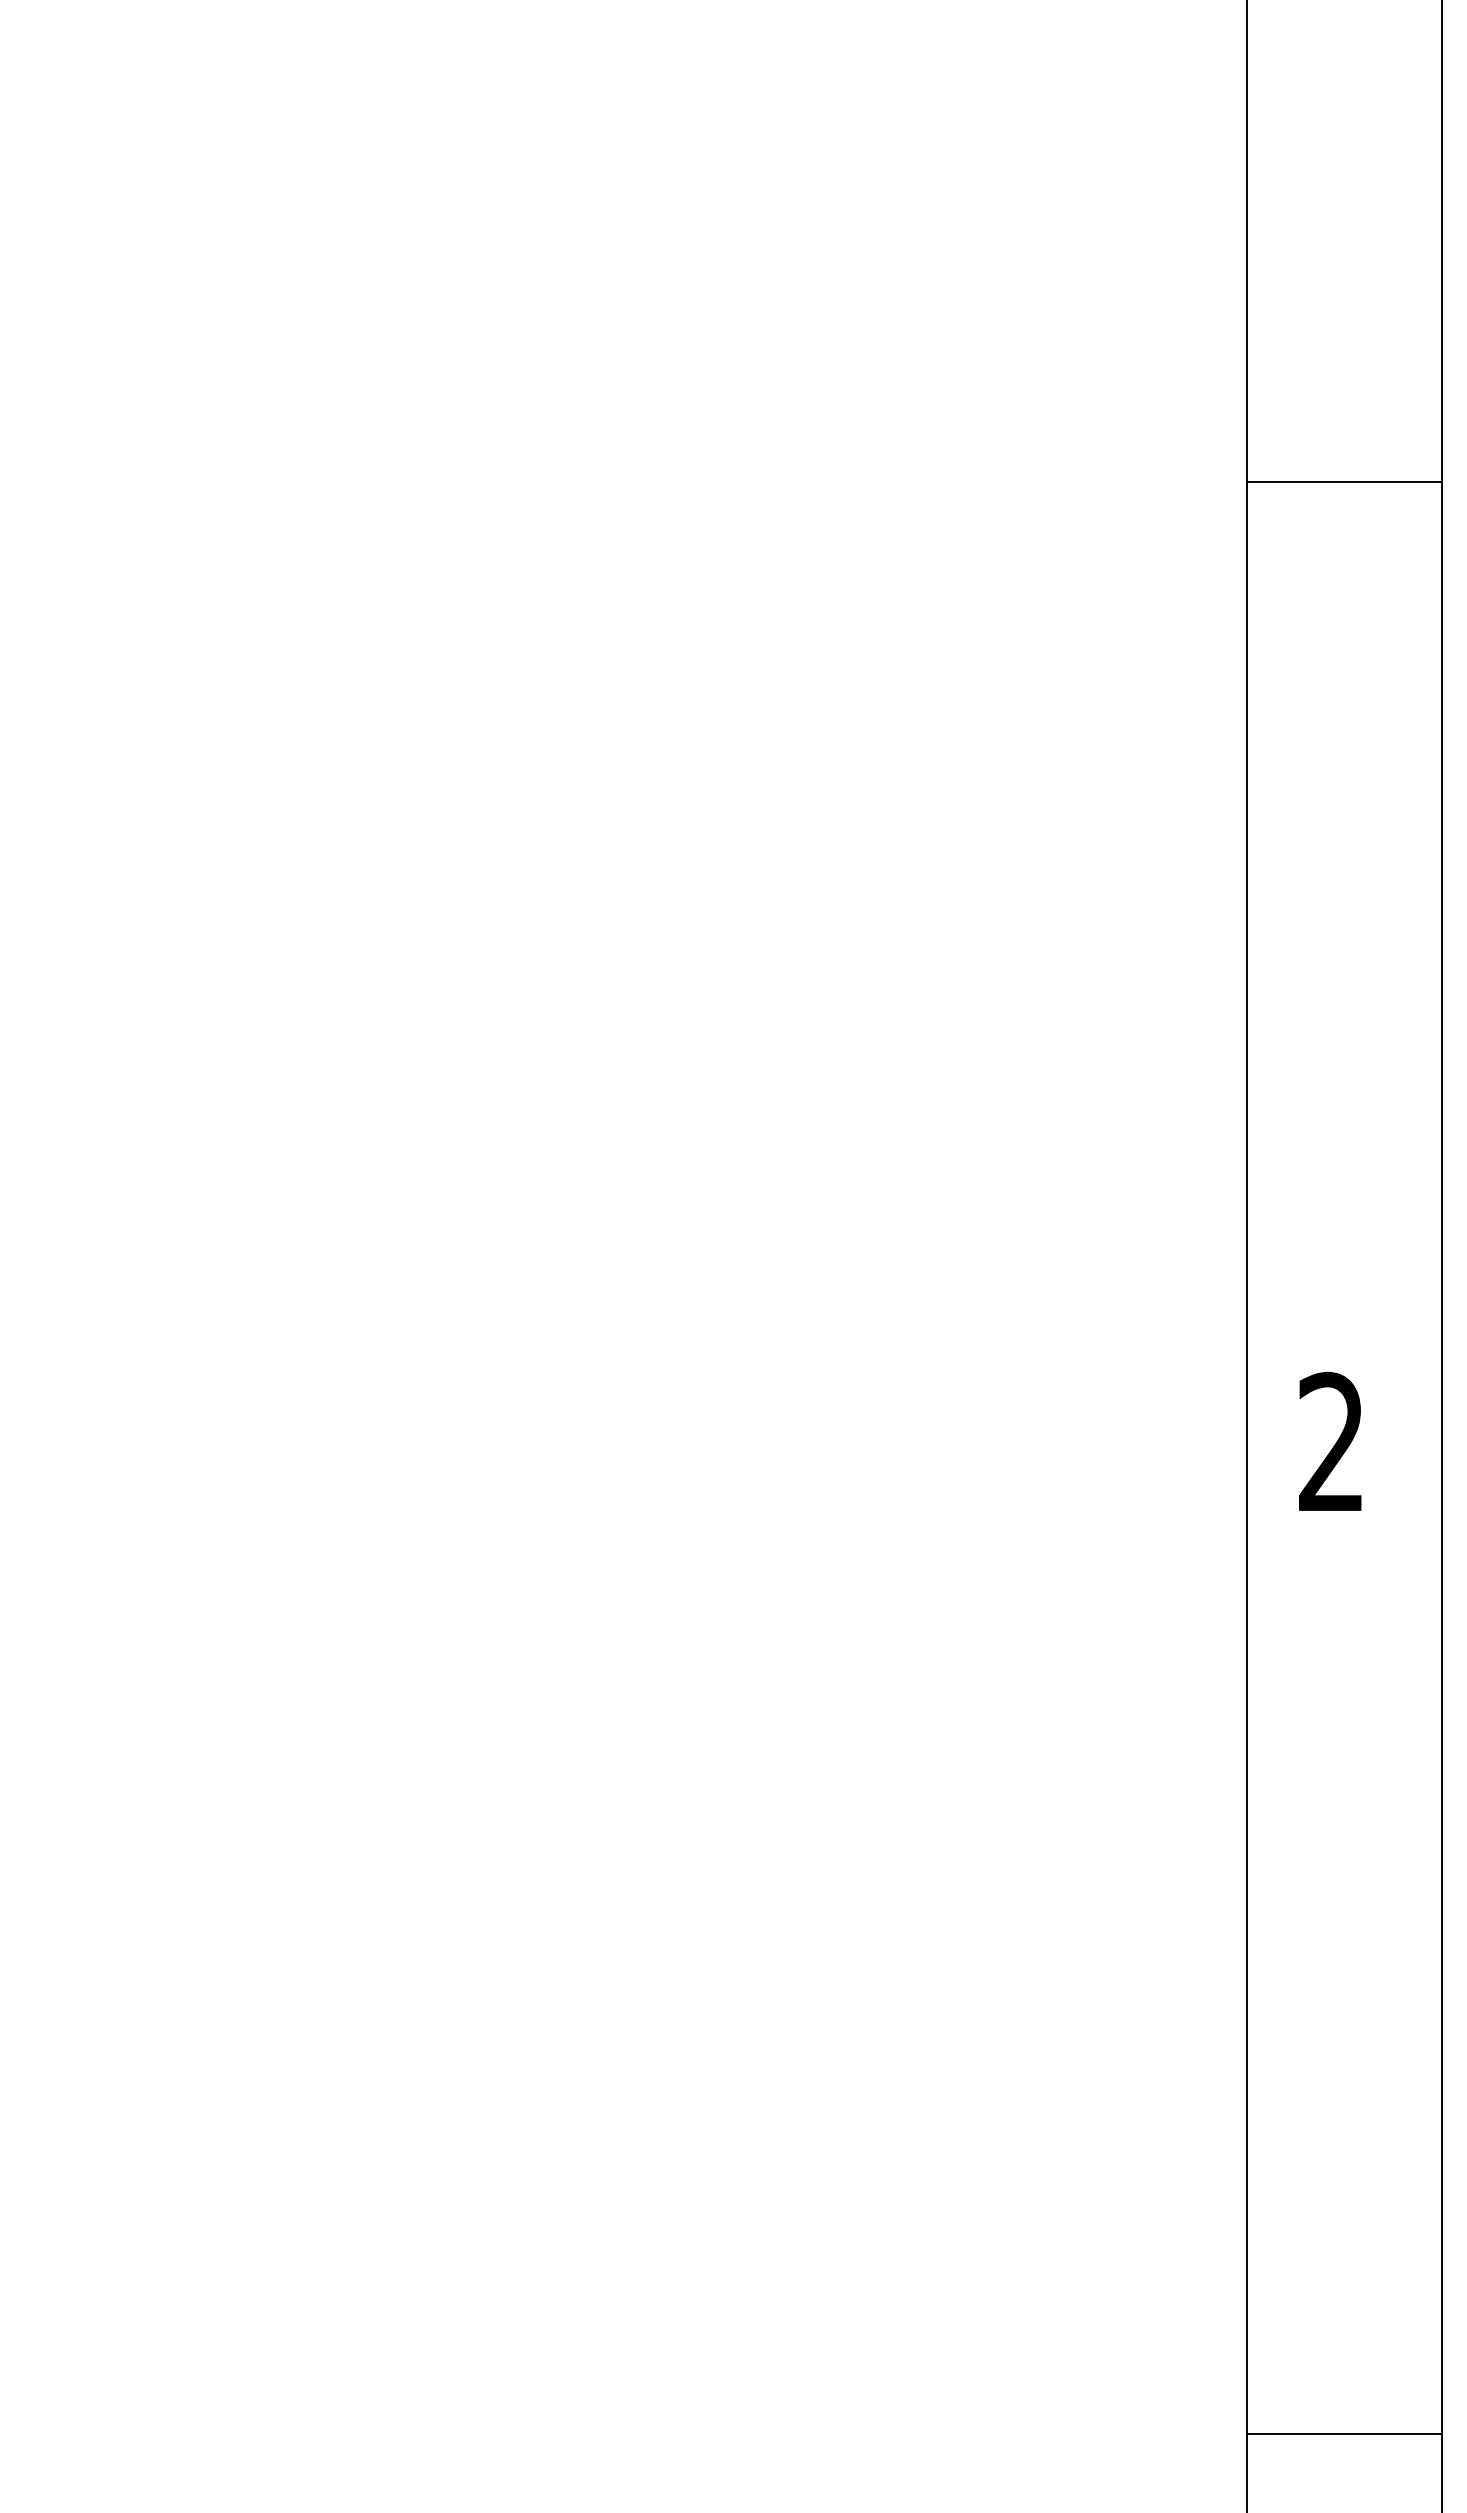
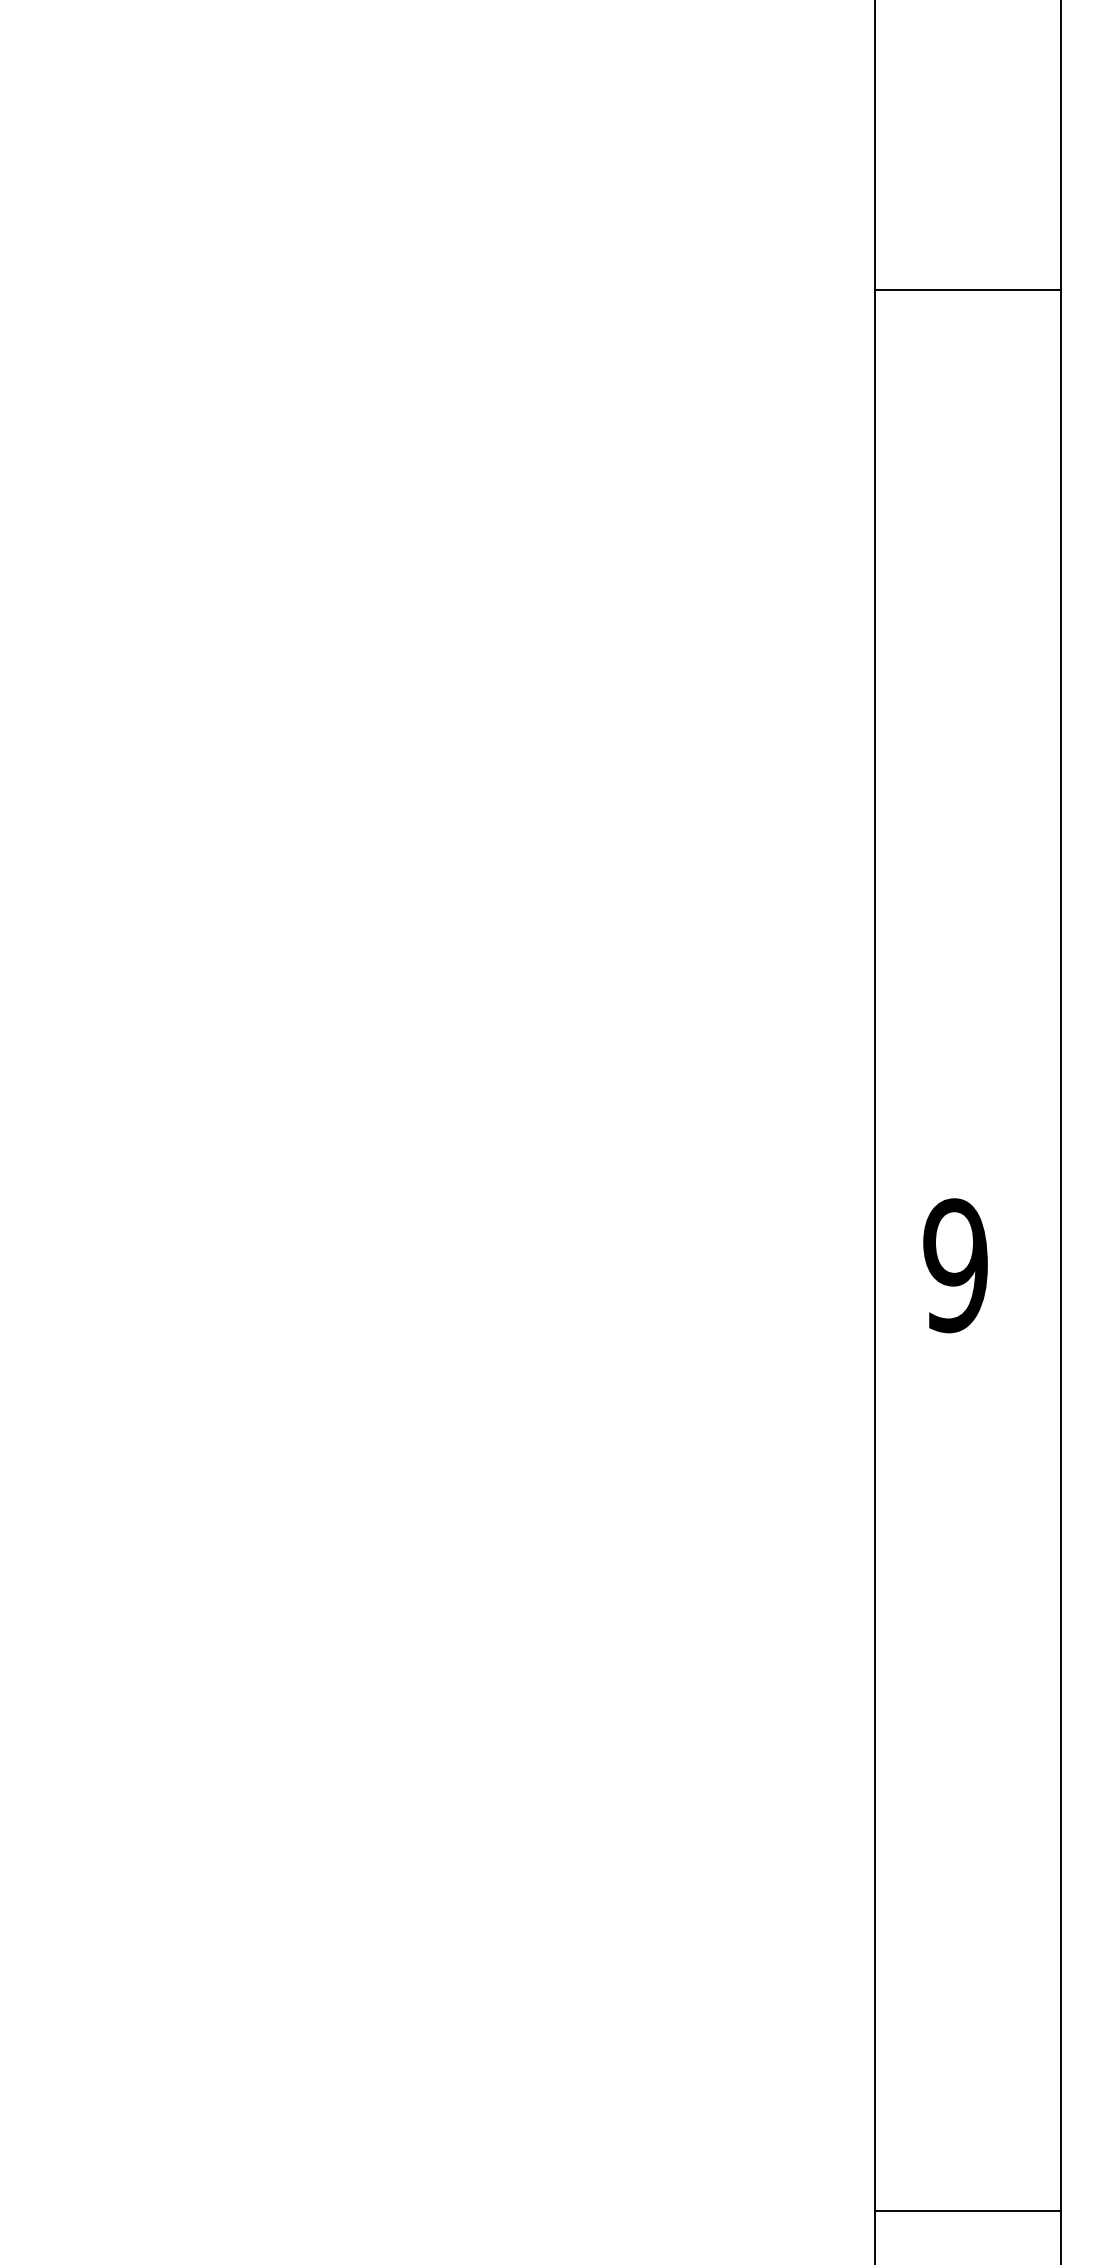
line: (1344, 482) -> (967, 289), moved
text: (1331, 1442) -> (955, 1265), 2 -> 9

